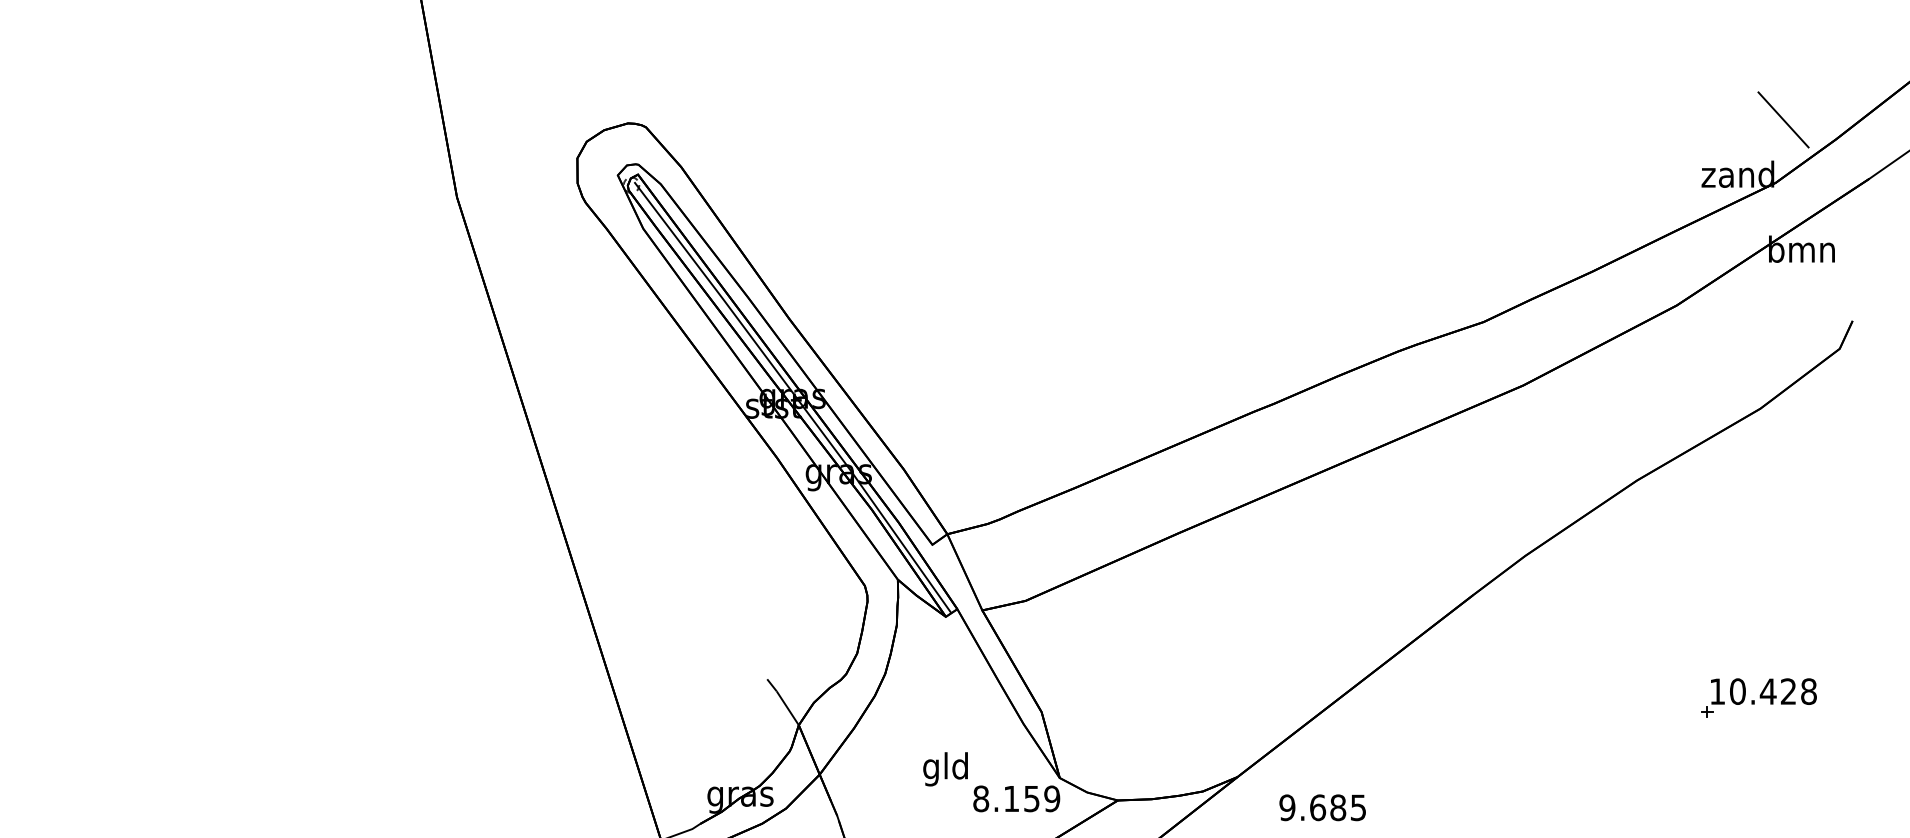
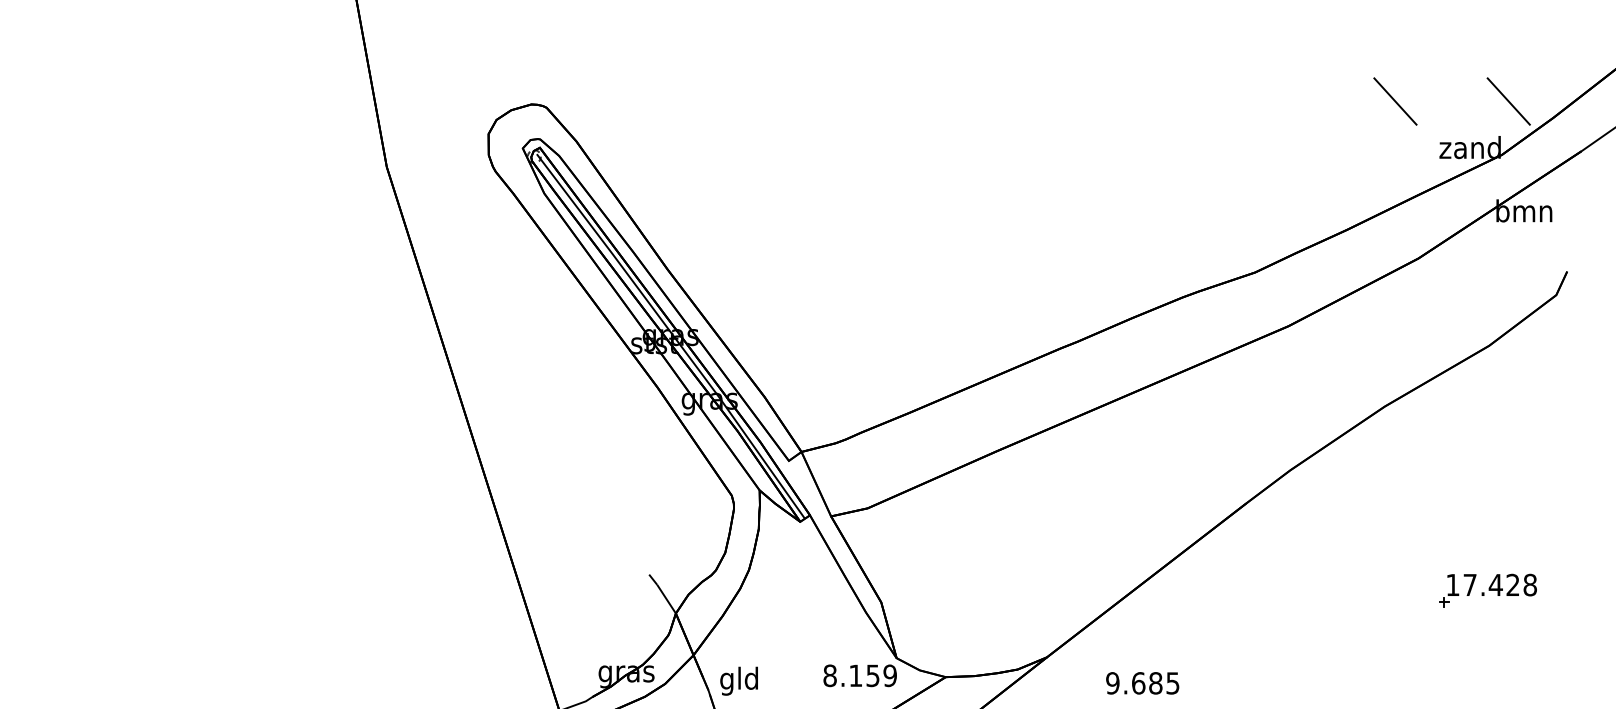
line: (1649, 119) -> (1395, 101), added
text: (1737, 691) -> (1469, 584), 10.428 -> 17.428
text: (945, 769) -> (739, 681), moved
text: (1322, 807) -> (1142, 683), moved

